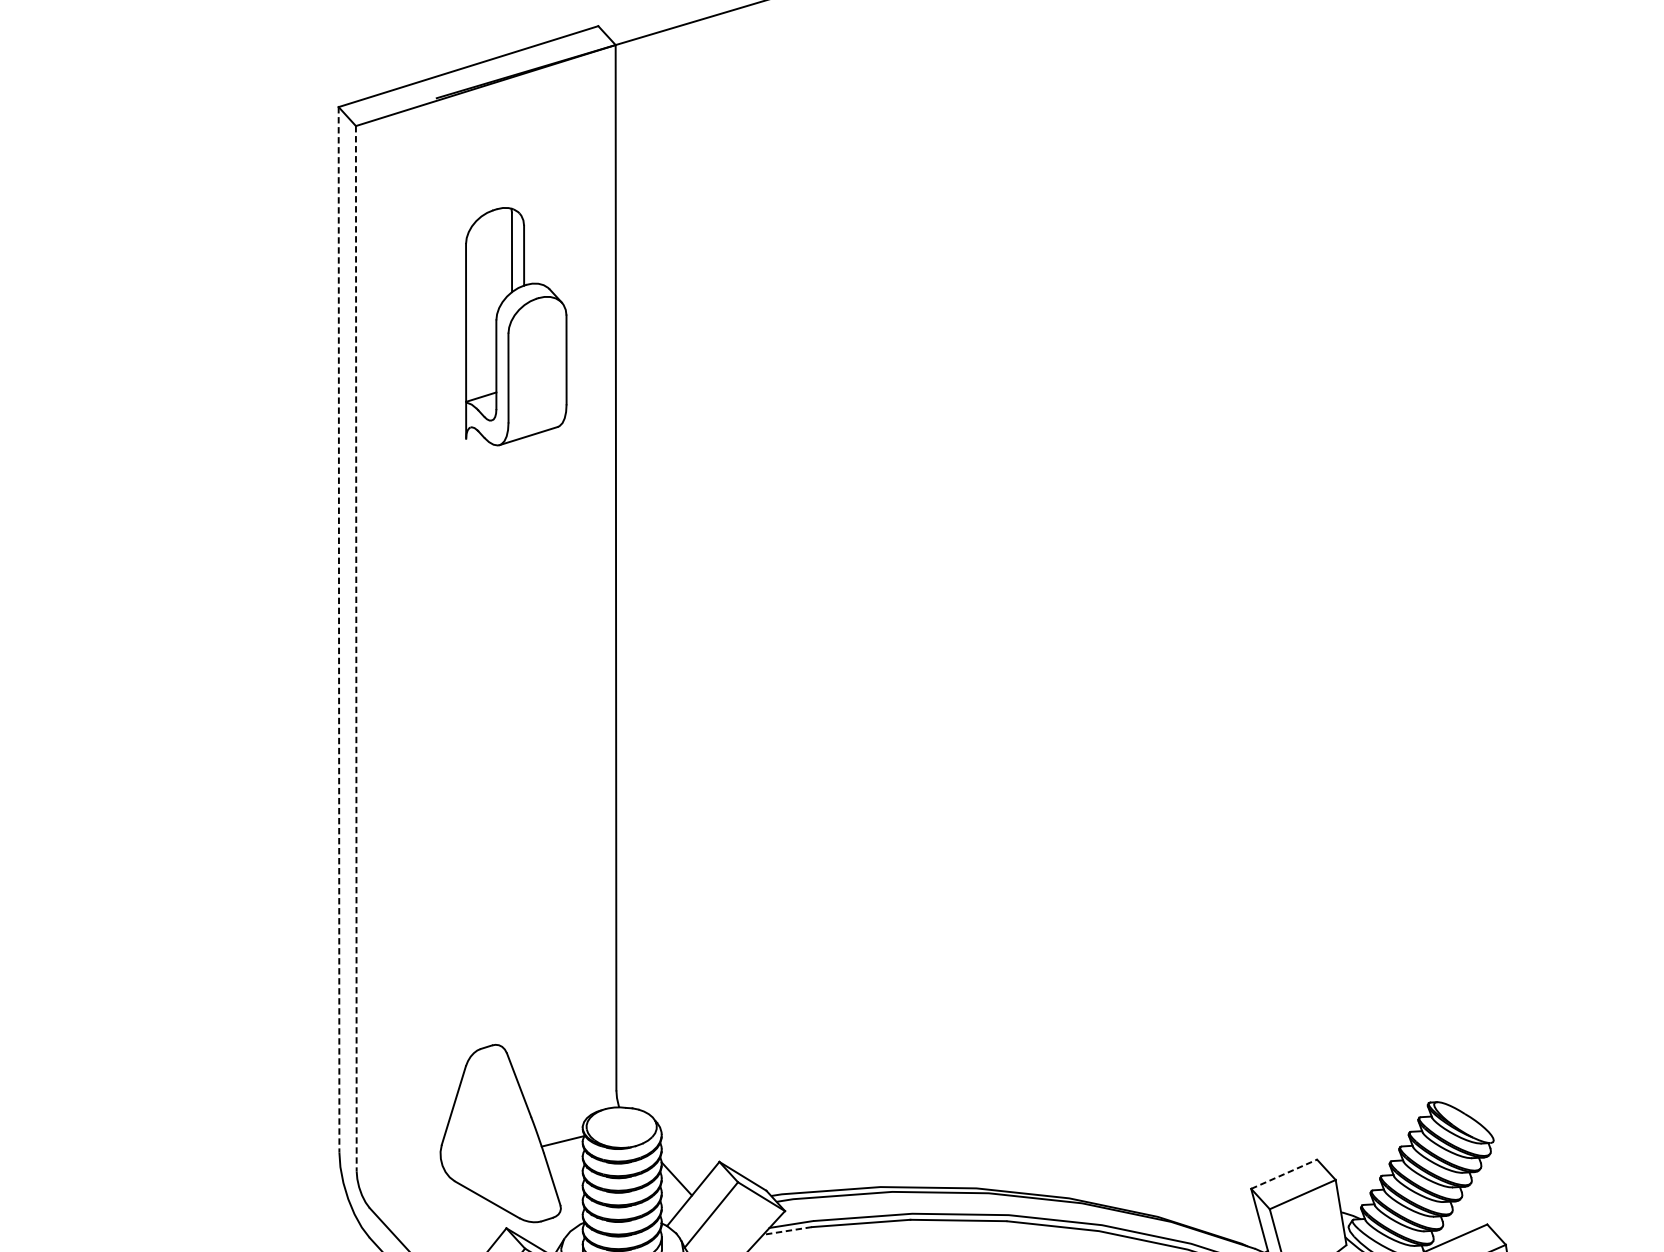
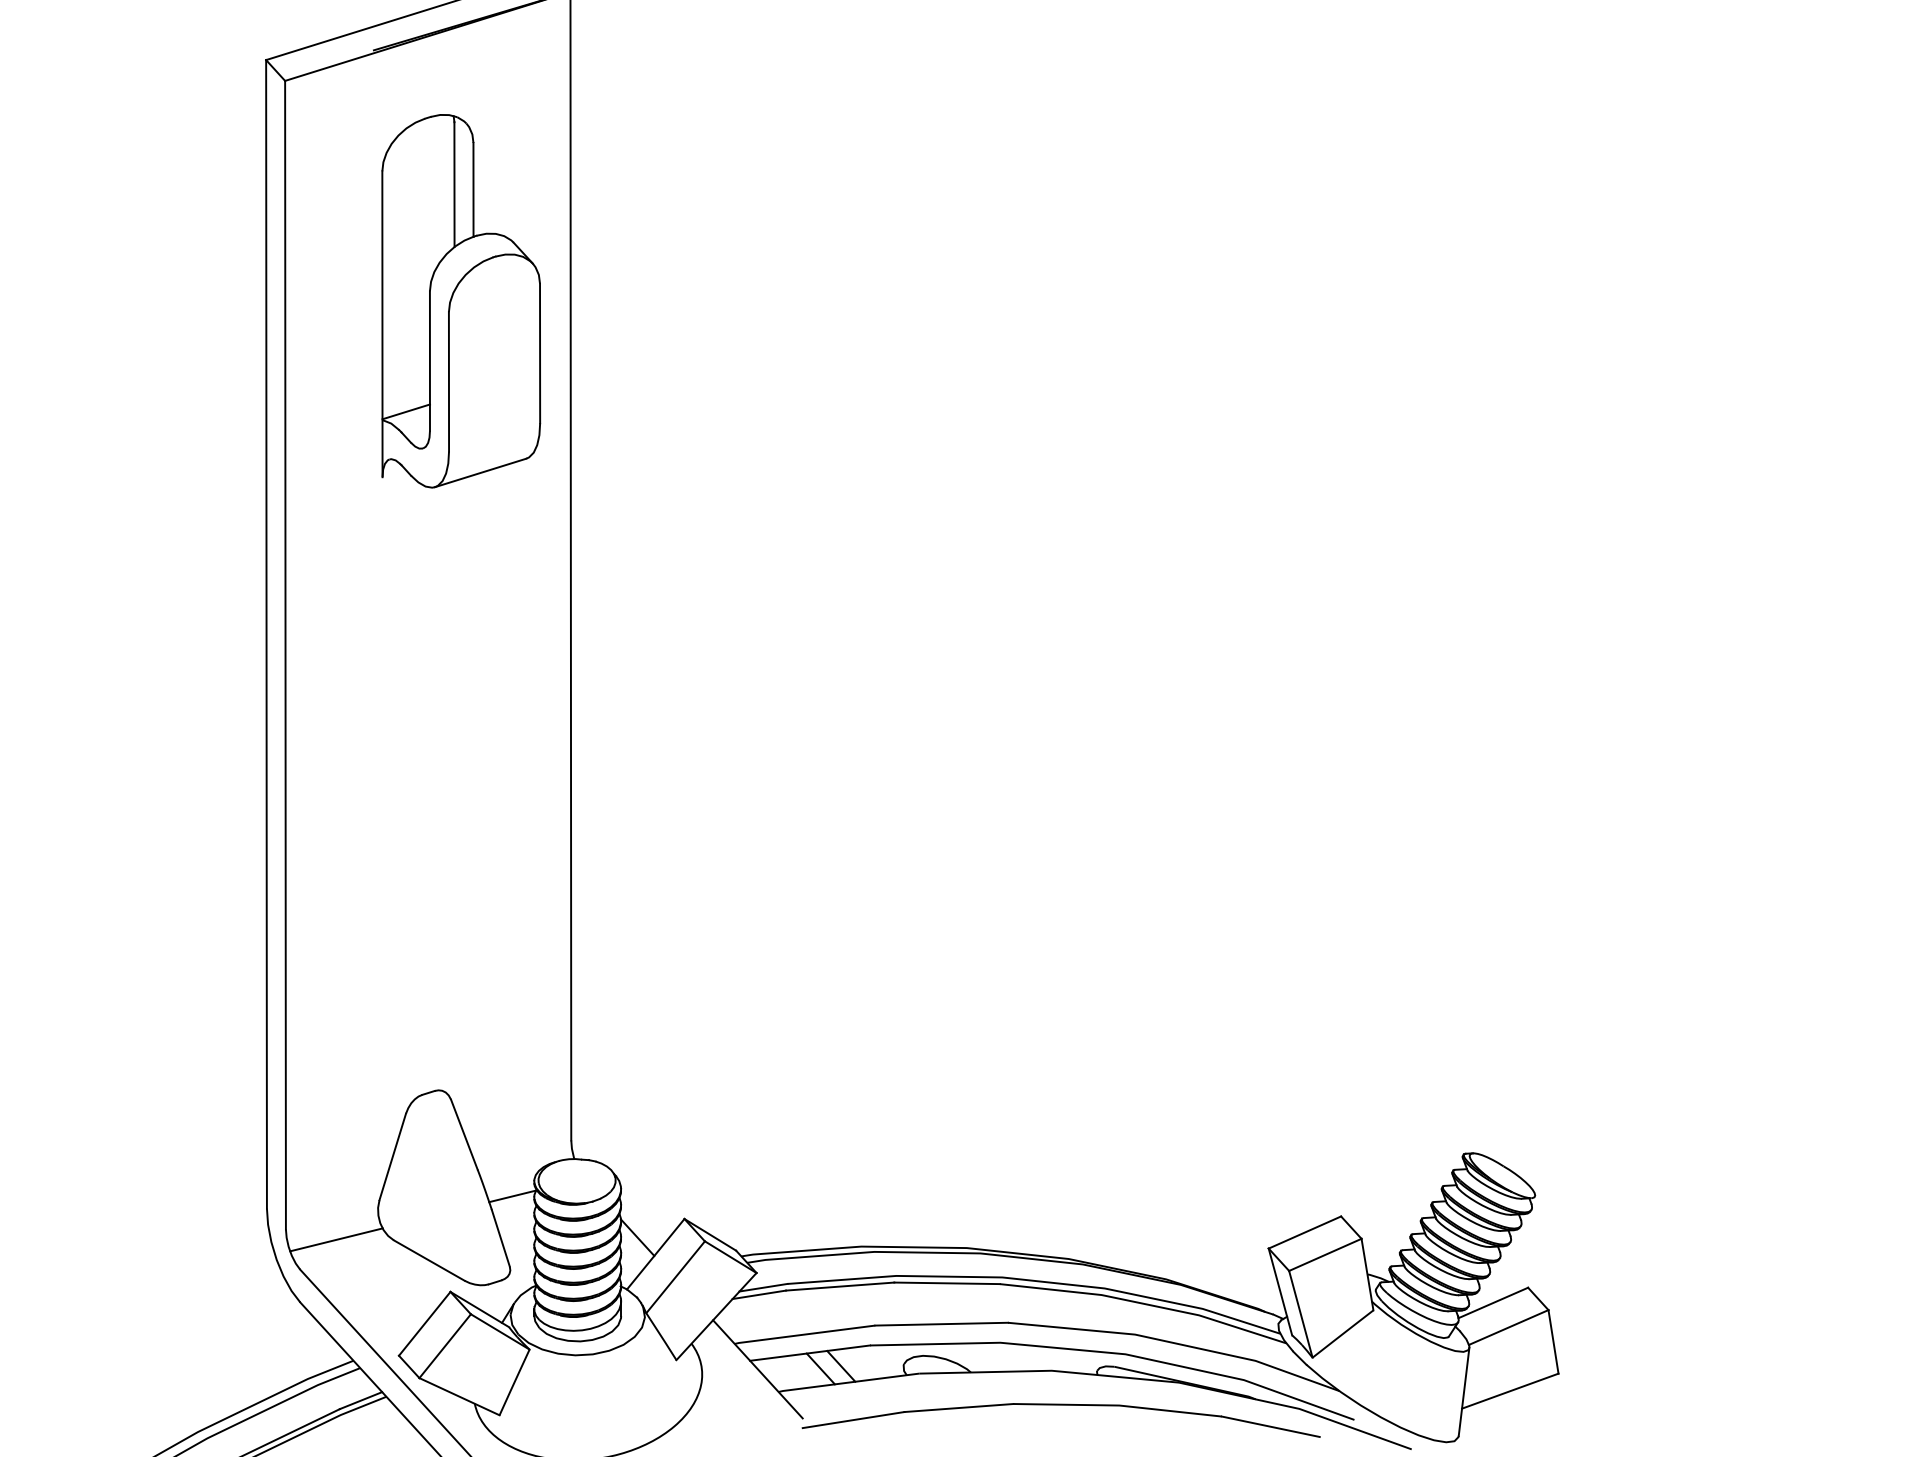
part: (516, 326) -> (461, 301), size x1.43
line: (338, 629) -> (266, 634), dashed -> solid
line: (356, 649) -> (285, 655), dashed -> solid
line: (1283, 1174) -> (1304, 1232), dashed -> solid
line: (402, 1180) -> (336, 1239), added
line: (786, 1230) -> (758, 1294), dashed -> solid

